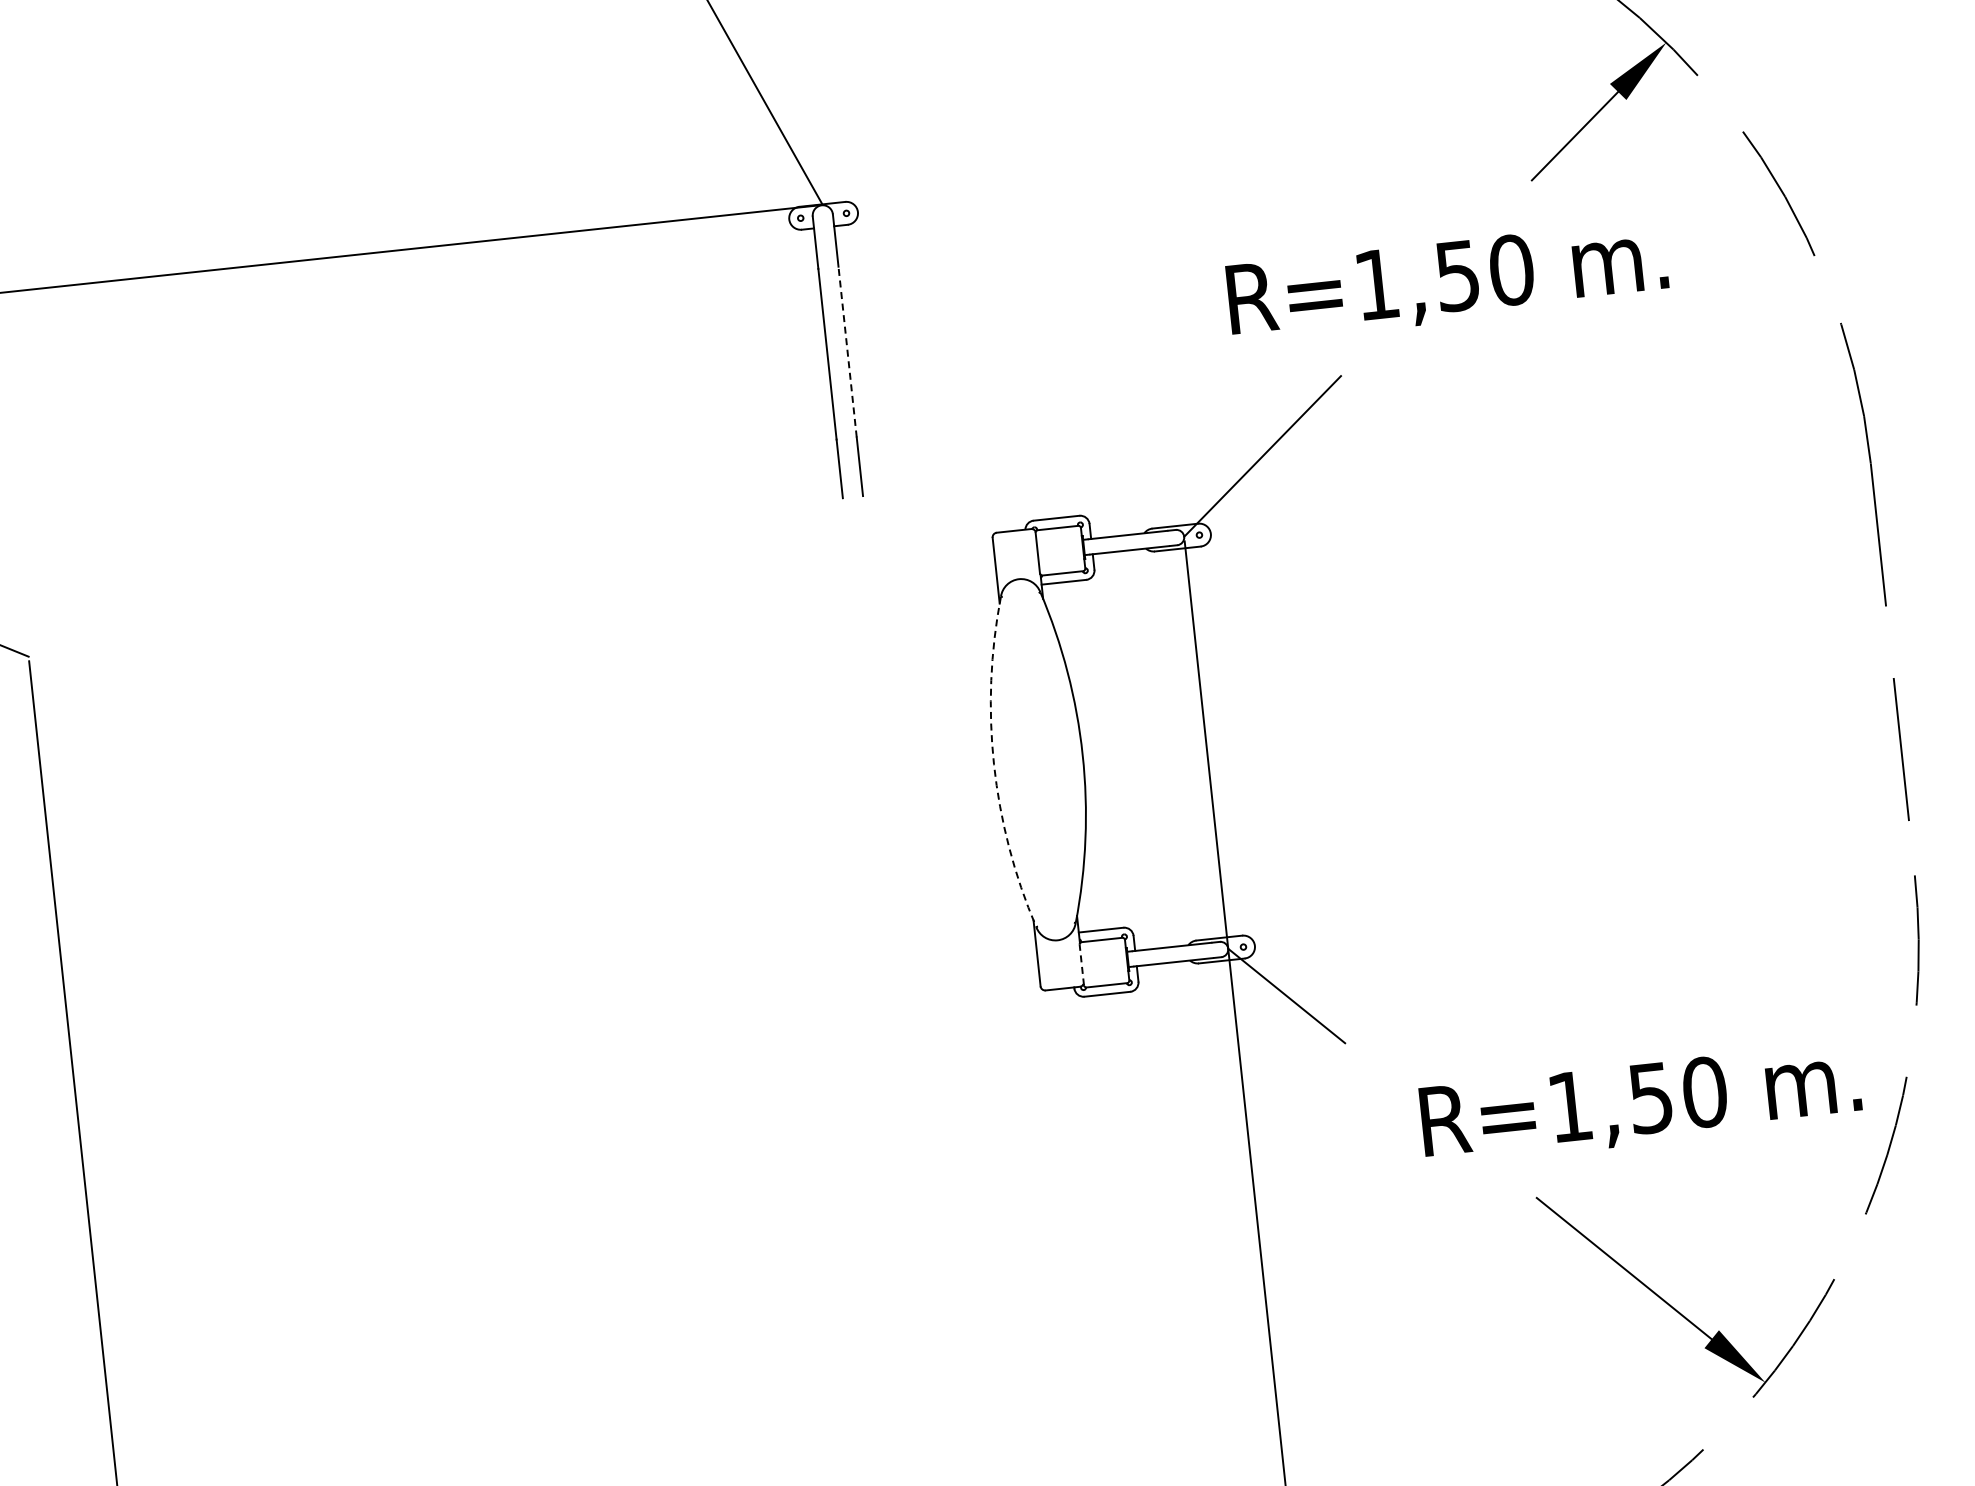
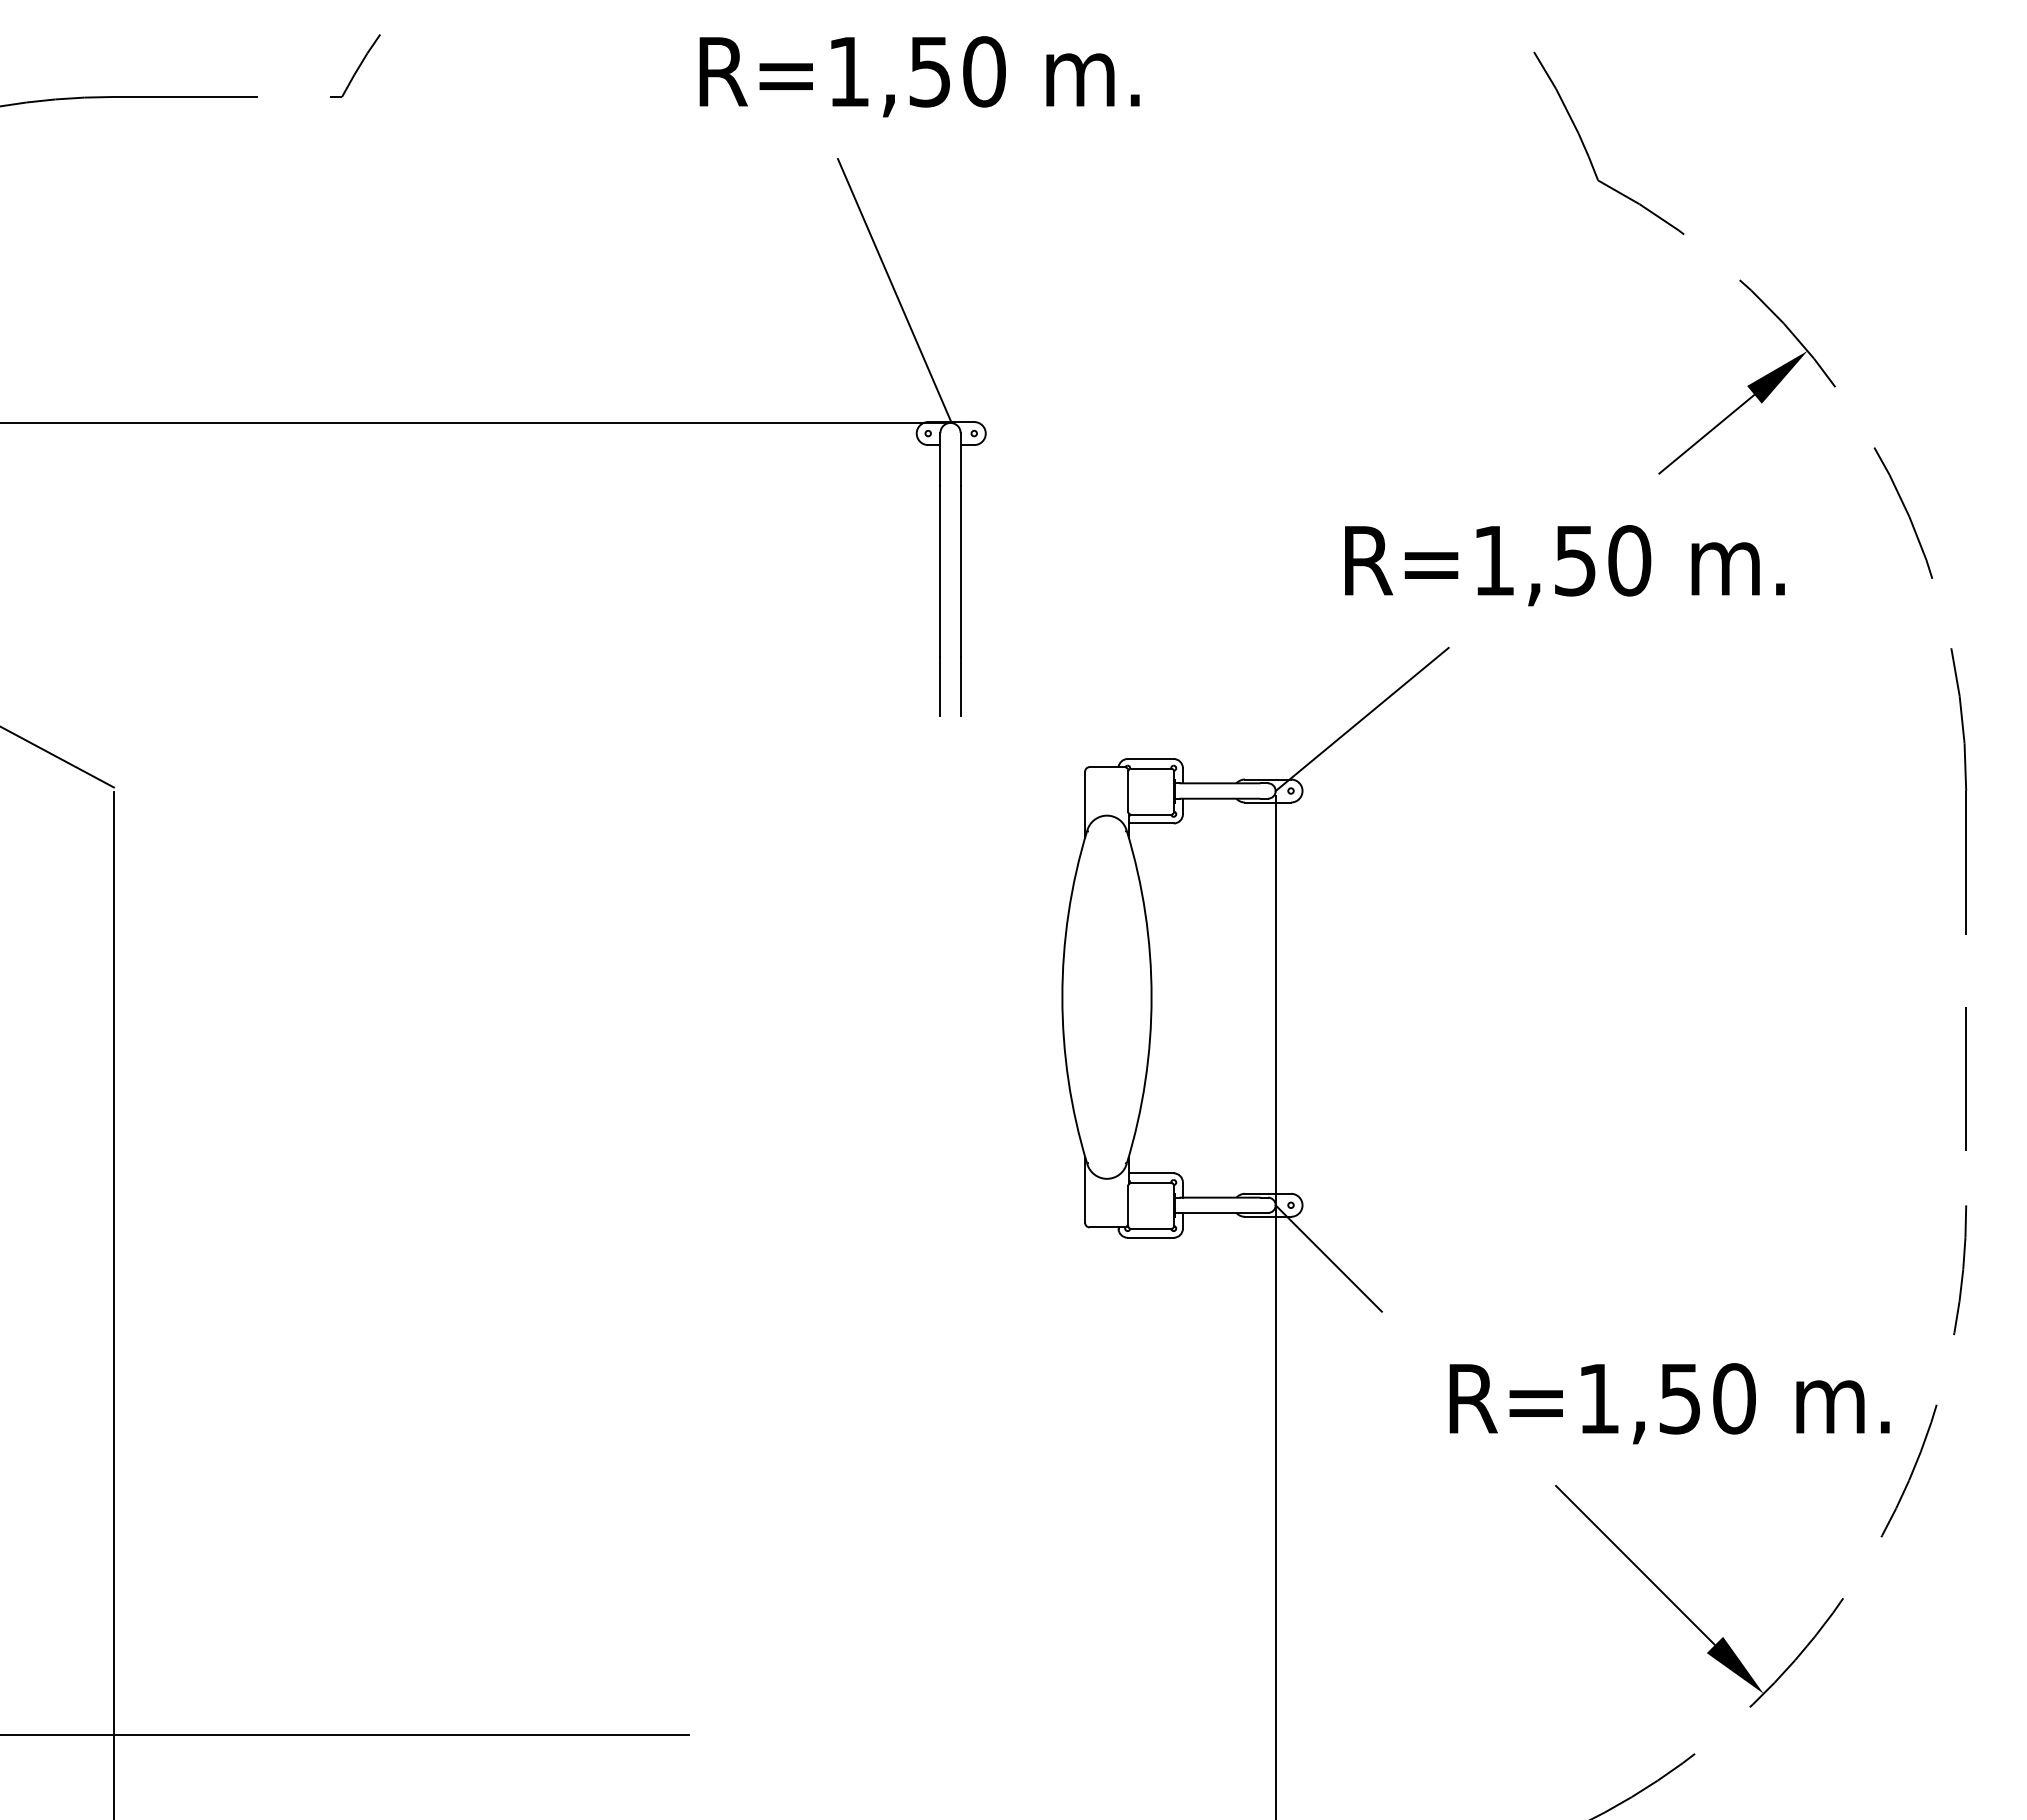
line: (847, 351) -> (960, 571), dashed -> solid
arc: (994, 764) -> (1062, 997), dashed -> solid
line: (1081, 964) -> (1128, 1205), dashed -> solid

